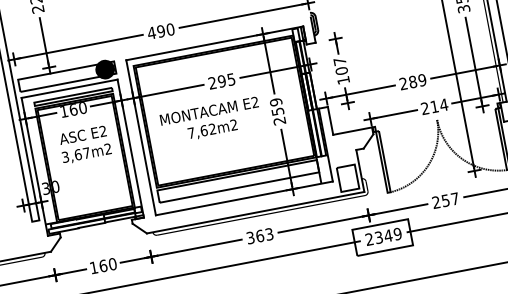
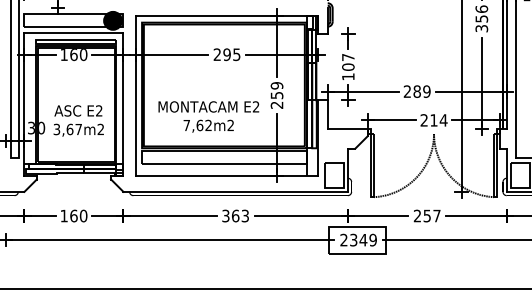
text: (210, 120) -> (208, 116), moved
text: (84, 144) -> (78, 120), moved

